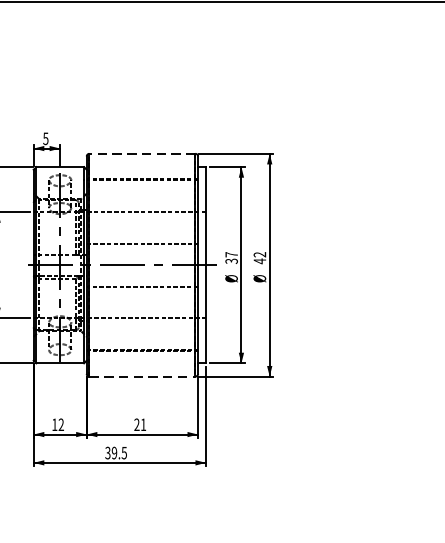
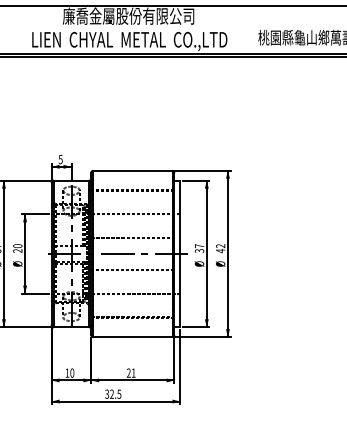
line: (141, 153) -> (132, 170), dashed -> solid
line: (141, 377) -> (132, 337), dashed -> solid
text: (61, 423) -> (72, 372), 12 -> 10
text: (113, 453) -> (111, 394), 39.5 -> 32.5

